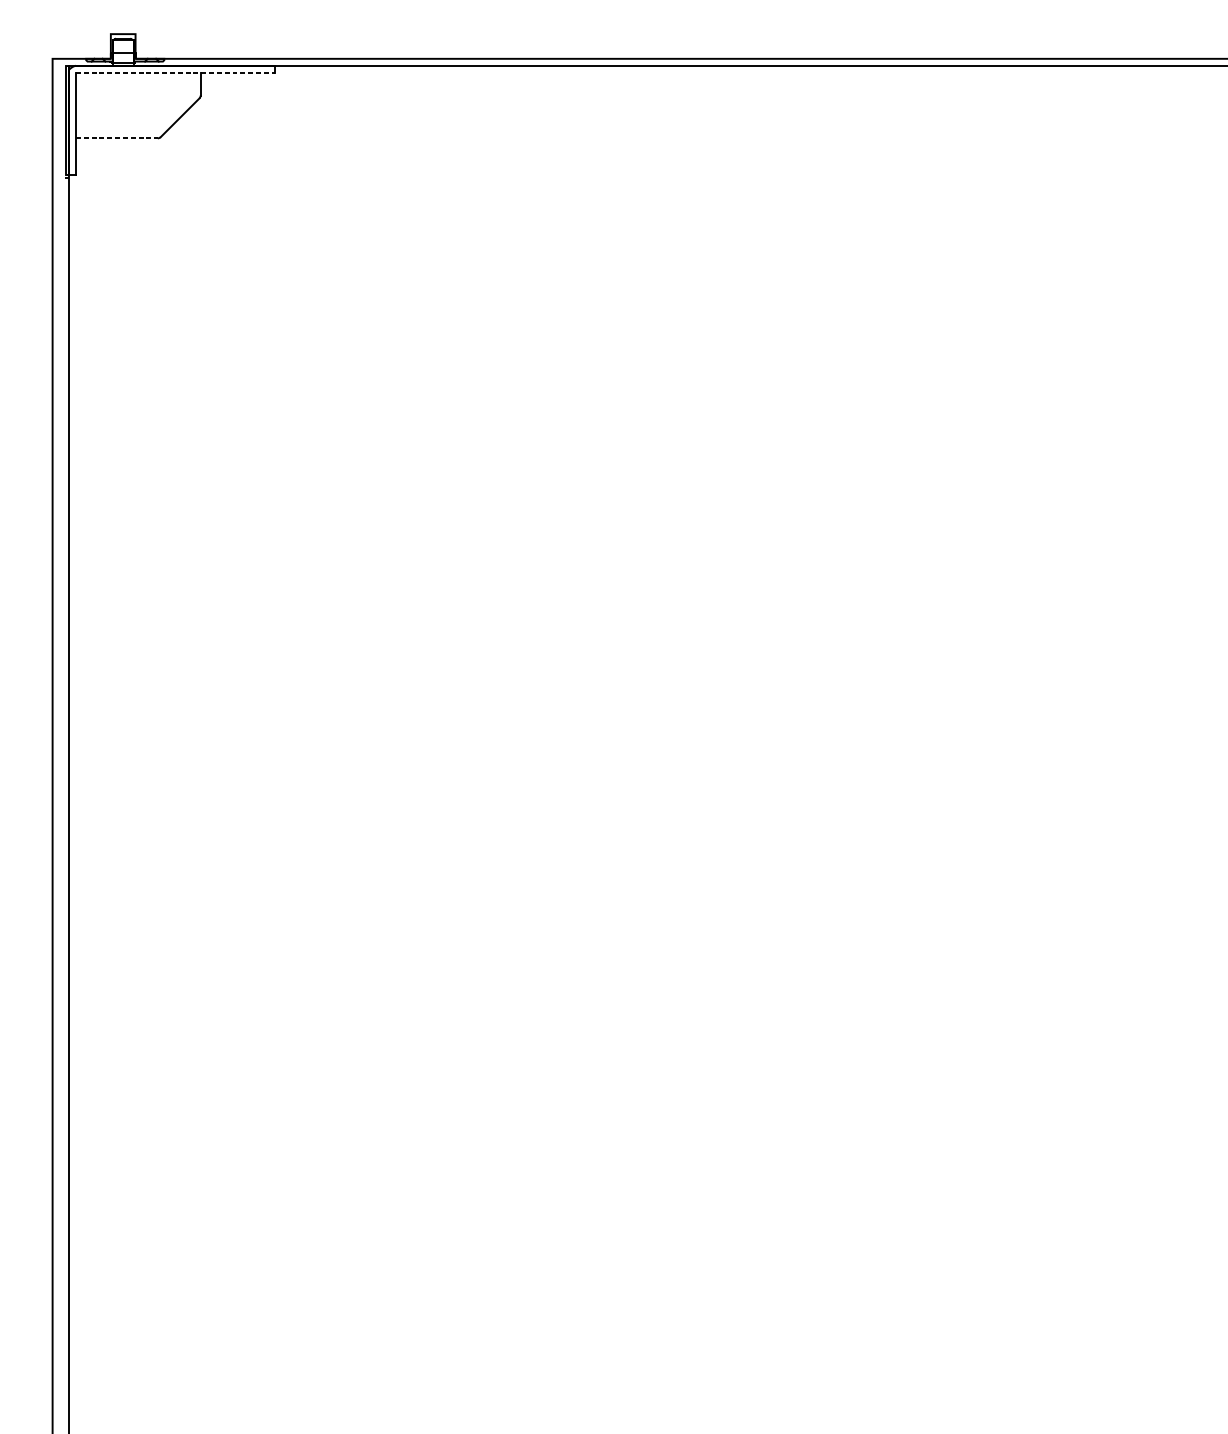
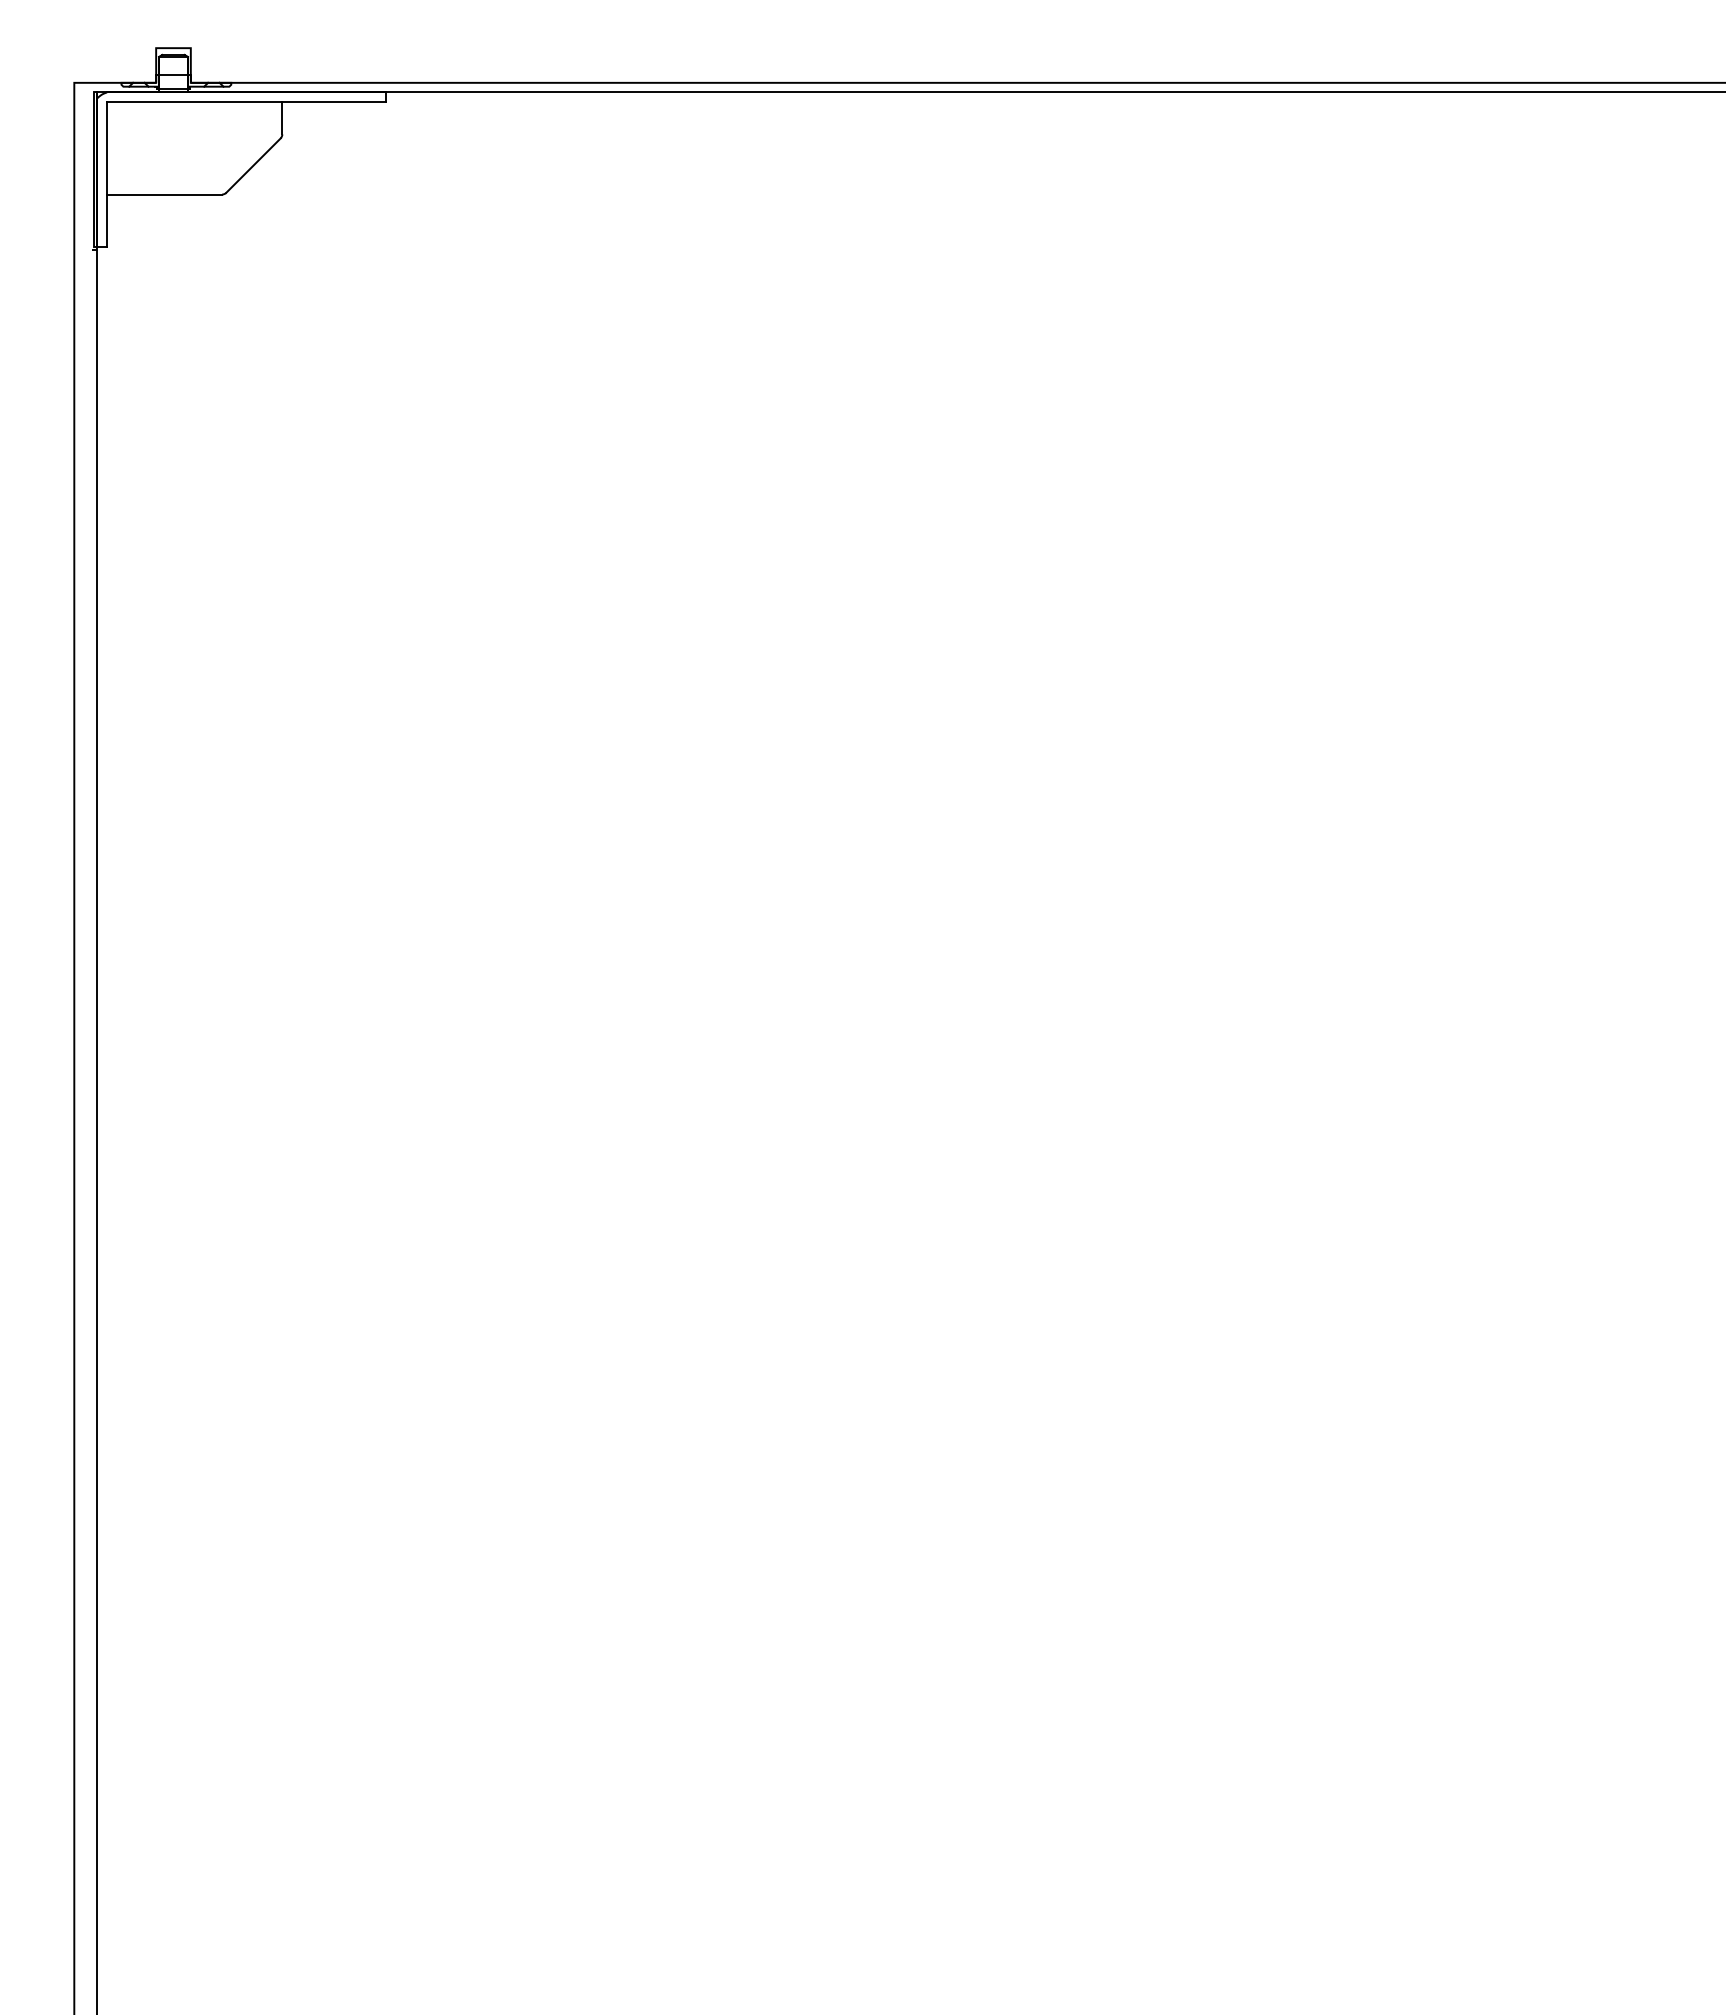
line: (175, 72) -> (246, 102), dashed -> solid
line: (116, 138) -> (164, 194), dashed -> solid

